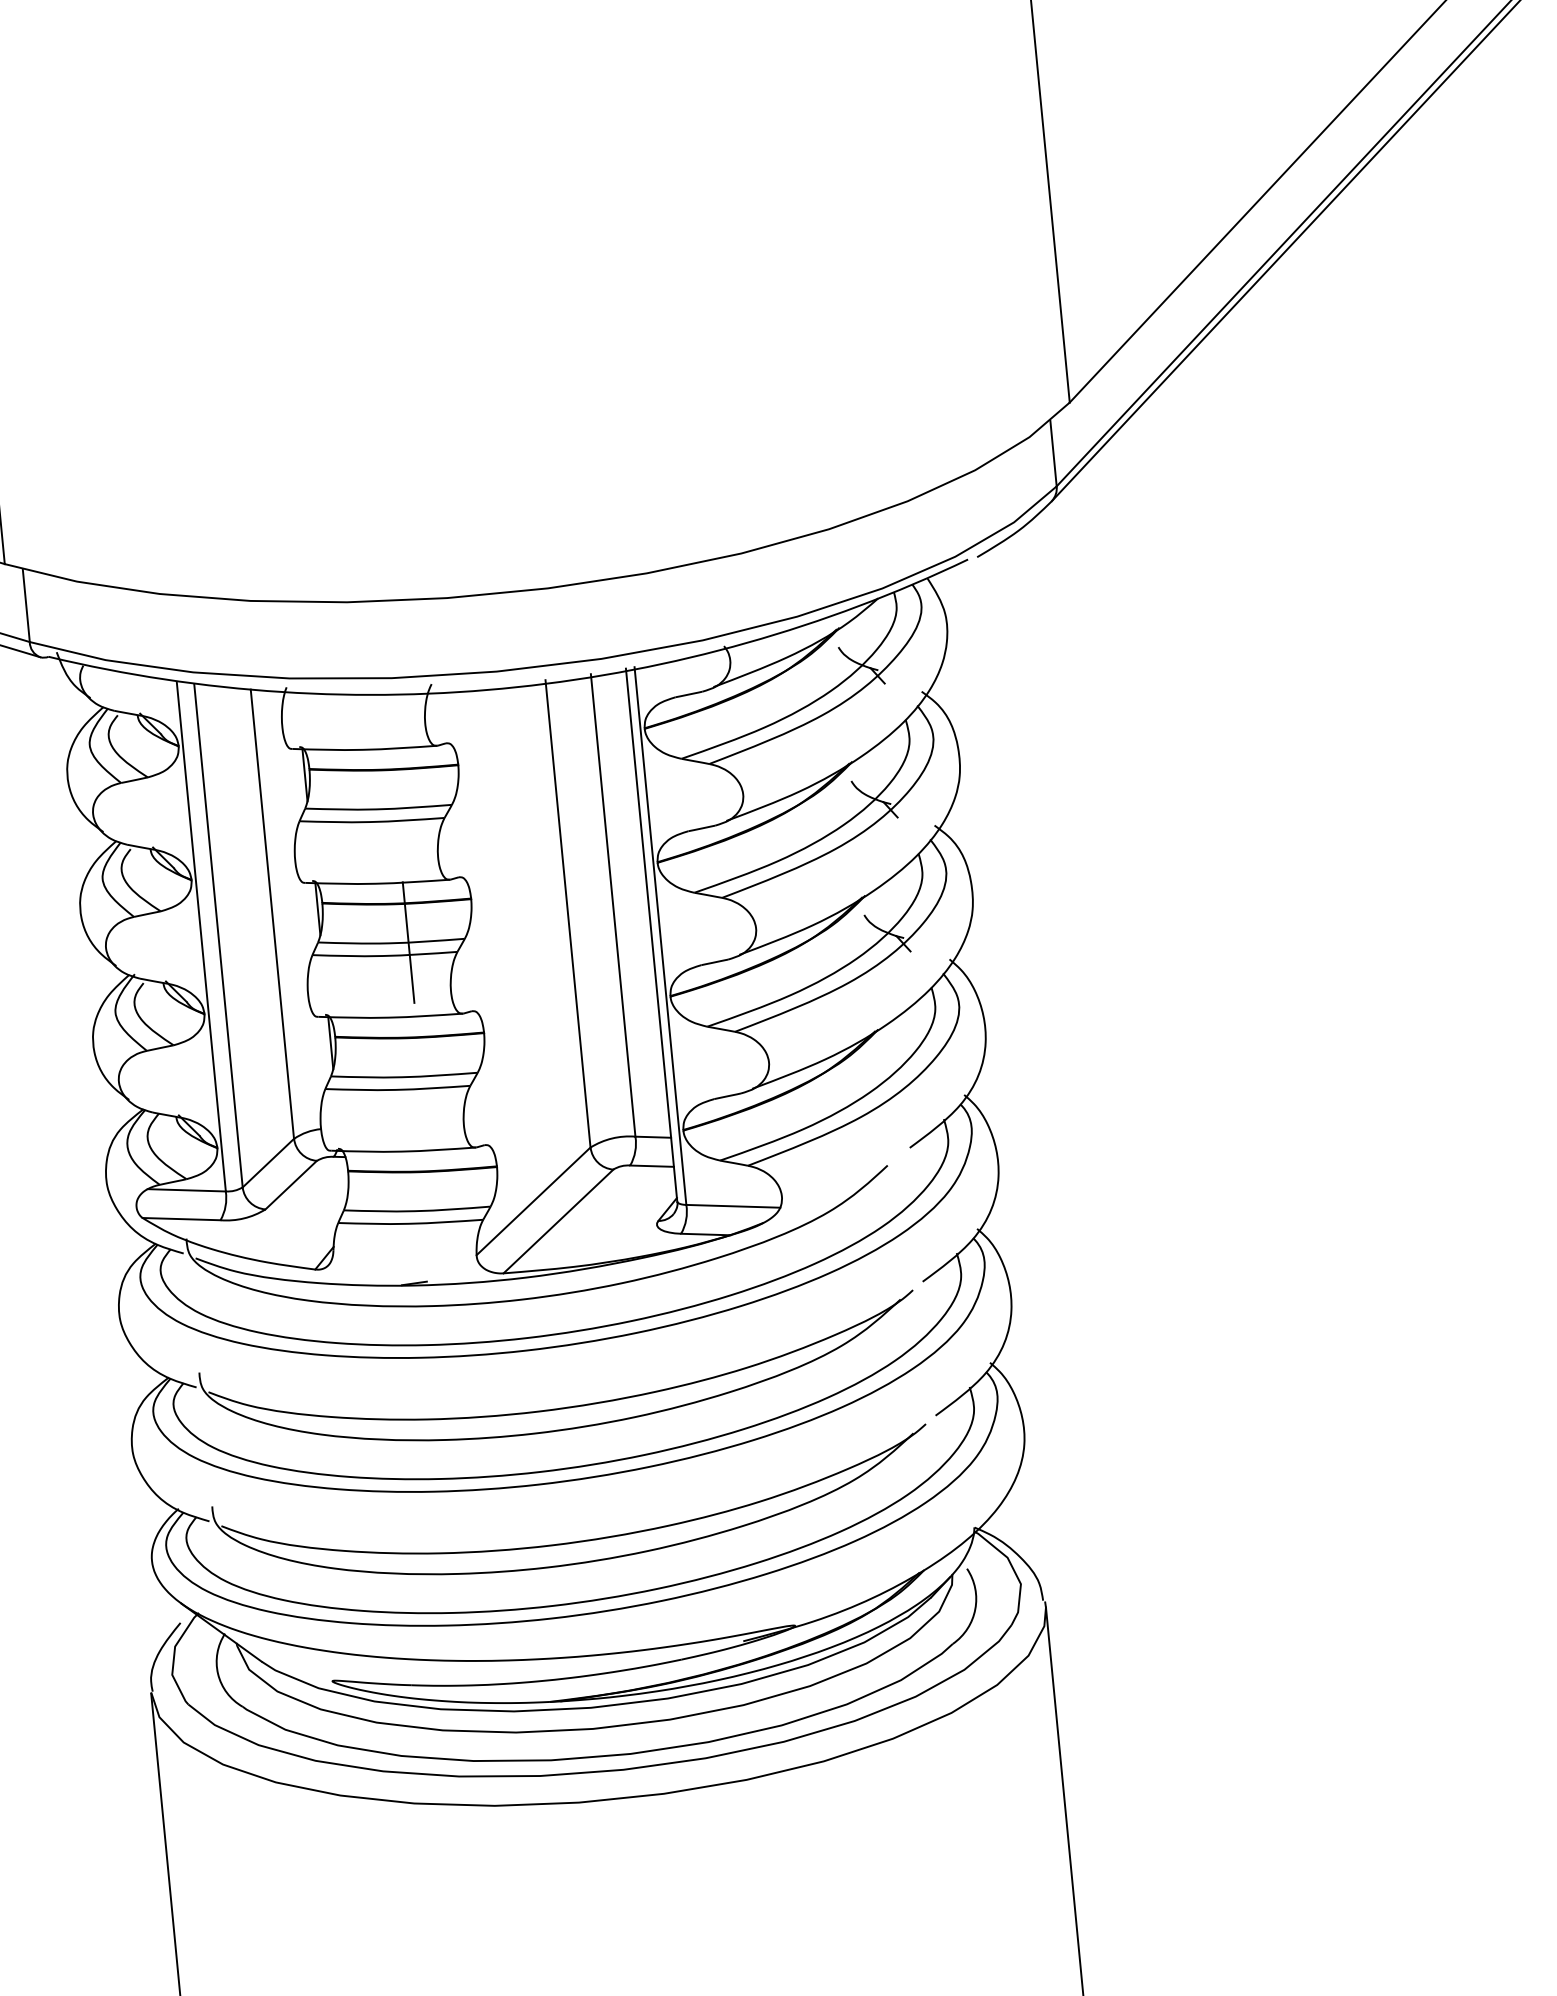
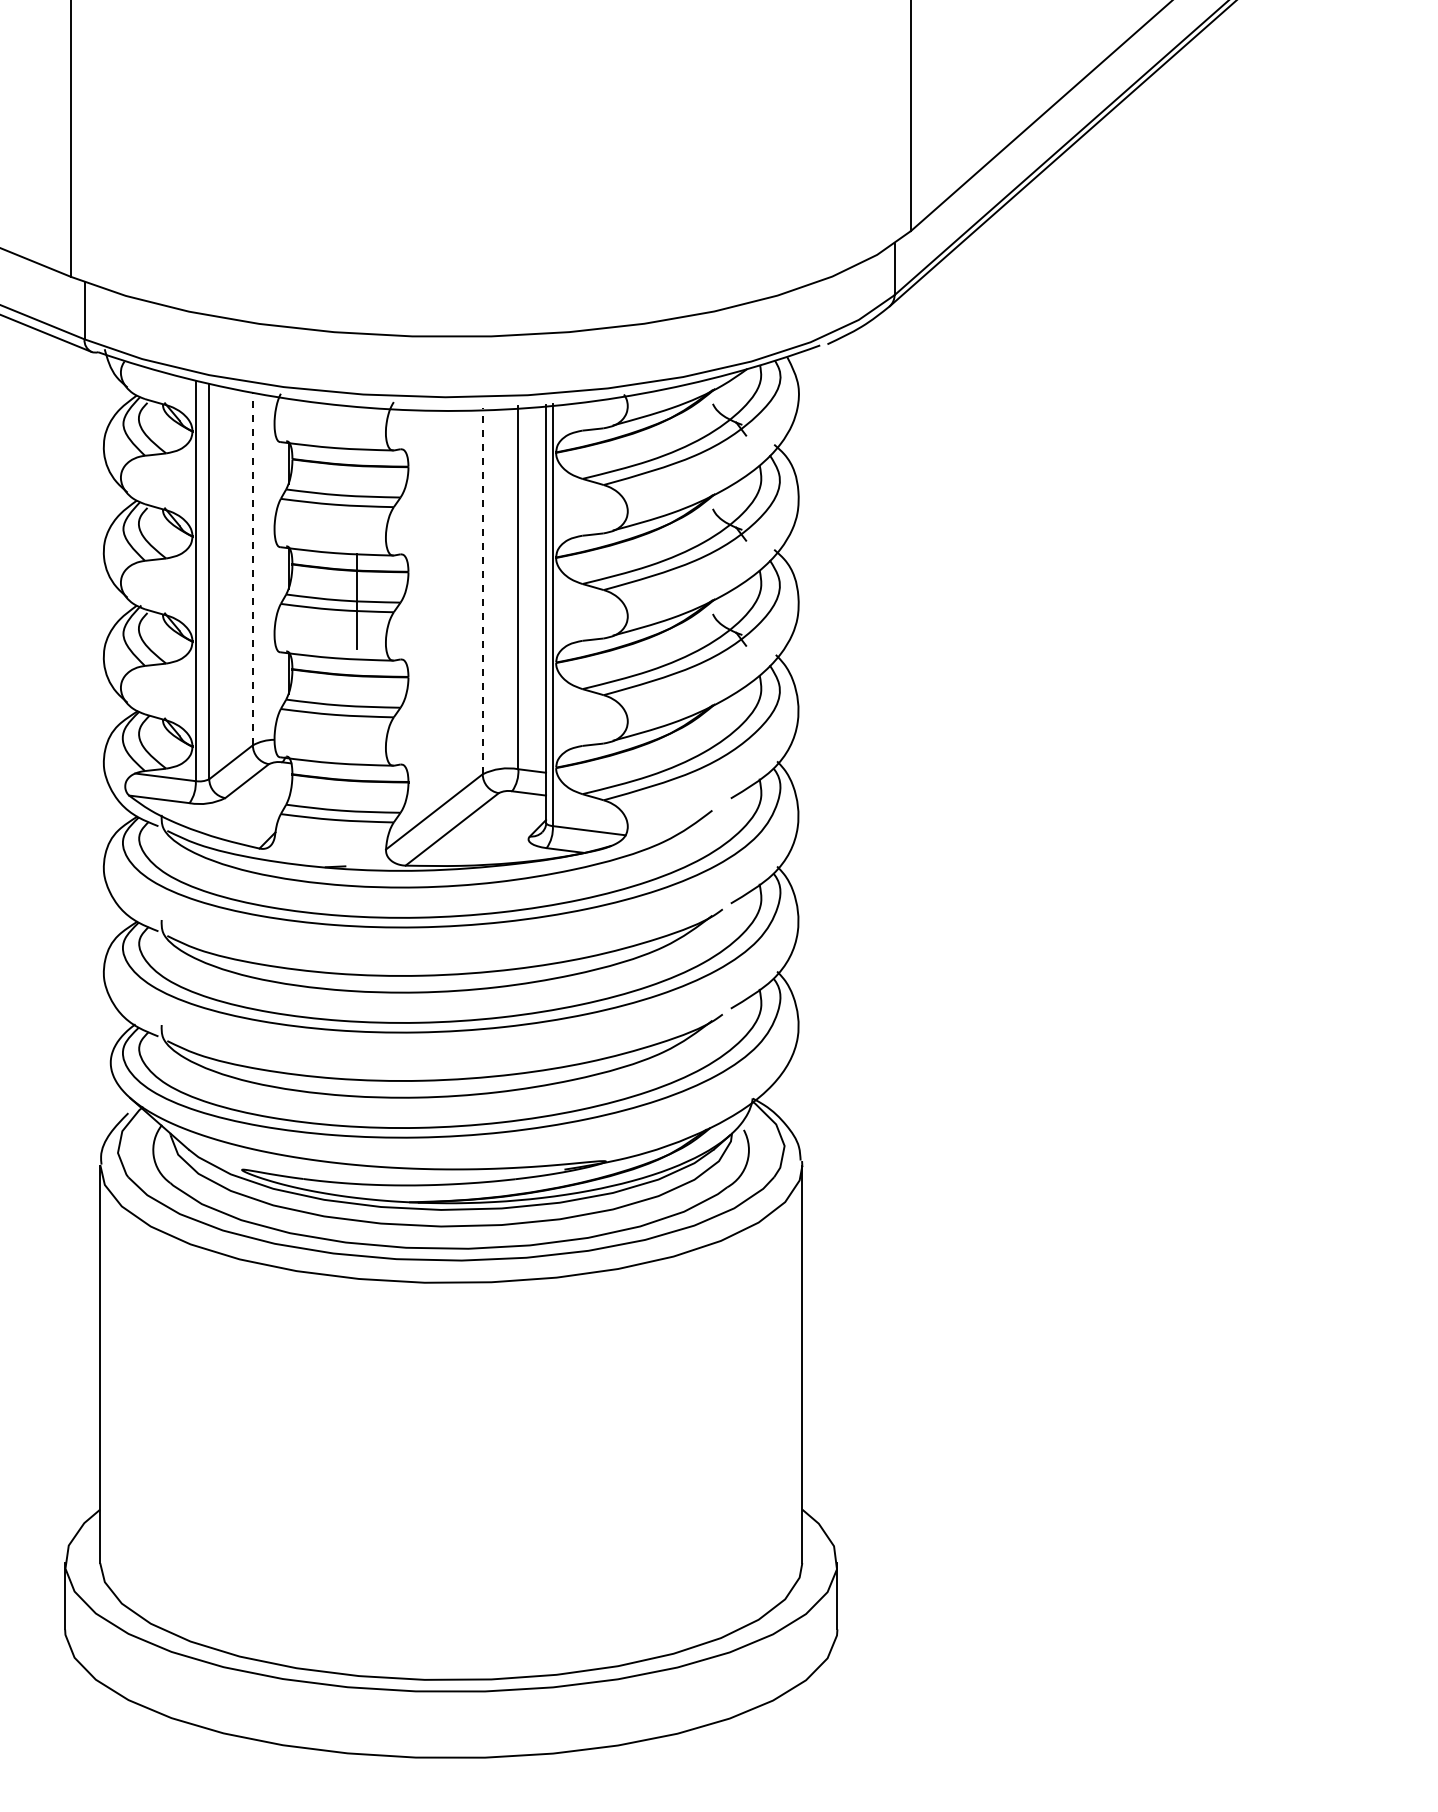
line: (271, 913) -> (252, 568), solid -> dashed
line: (567, 913) -> (482, 590), solid -> dashed

